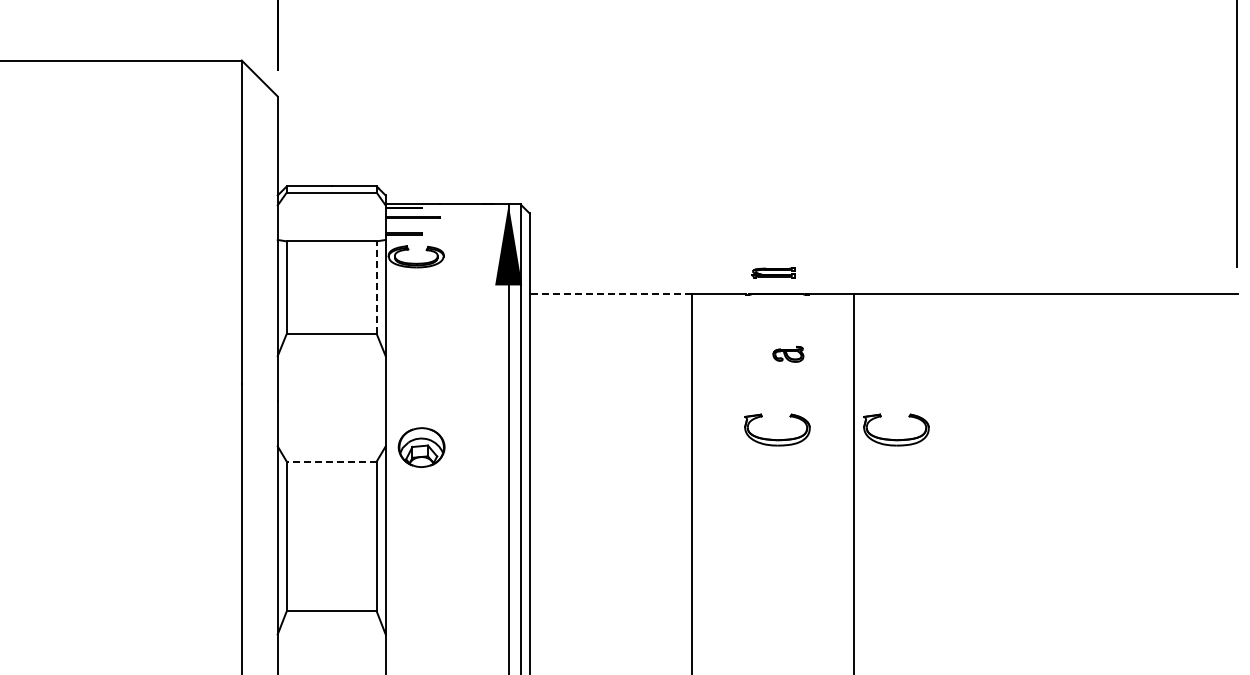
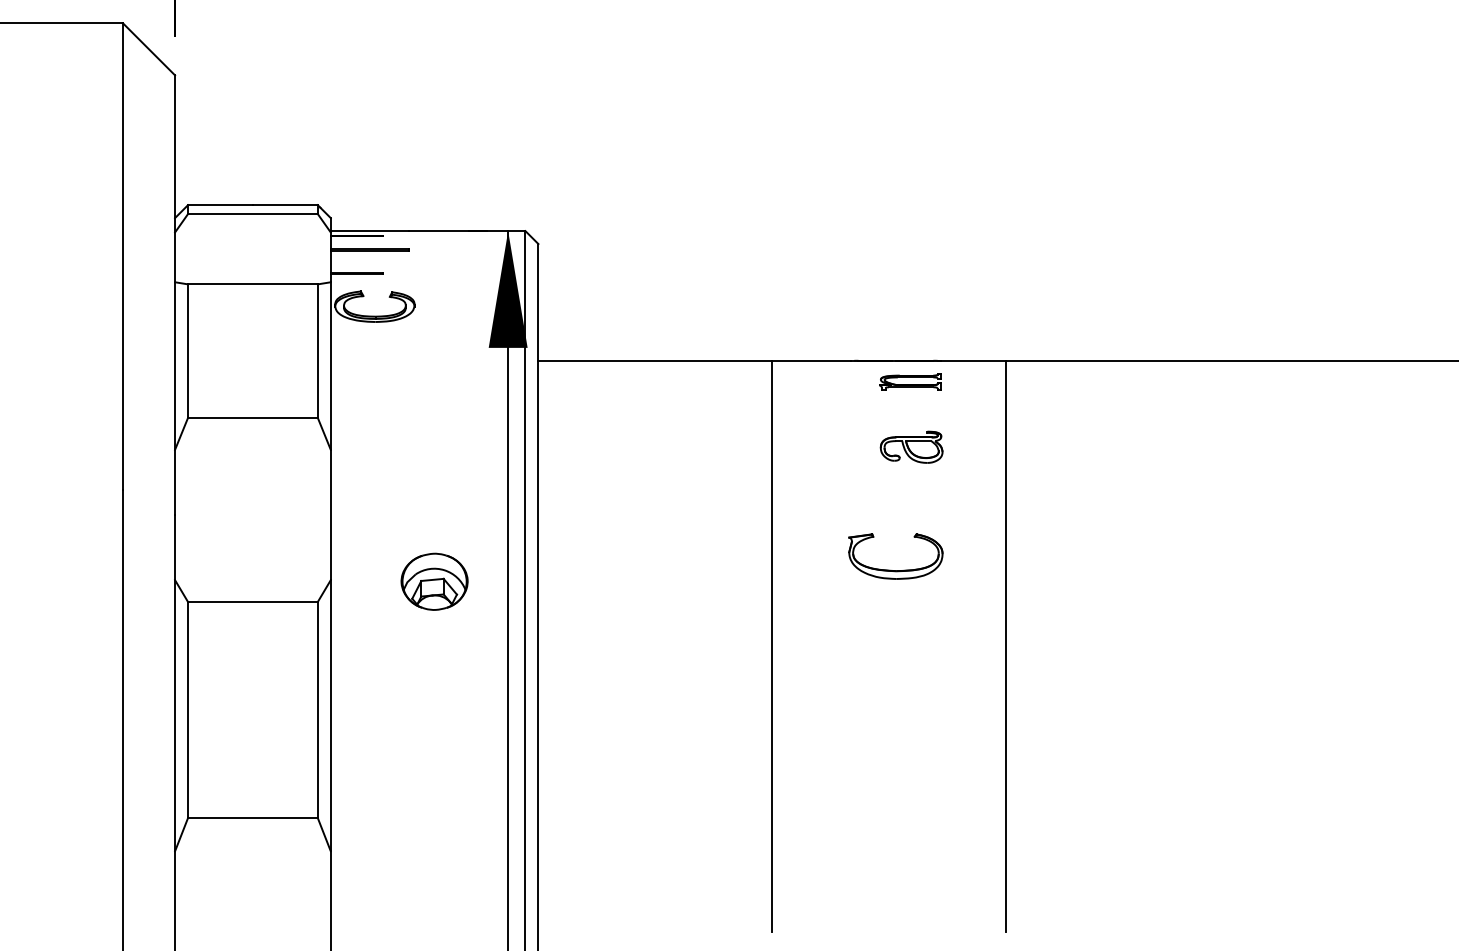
part: (773, 272) -> (910, 381), moved
line: (376, 287) -> (317, 350), dashed -> solid
line: (610, 294) -> (655, 360), dashed -> solid
part: (788, 354) -> (911, 447), size x1.43
part: (896, 439) -> (1067, 570), removed
part: (421, 447) -> (434, 581), moved
line: (331, 461) -> (252, 601), dashed -> solid

